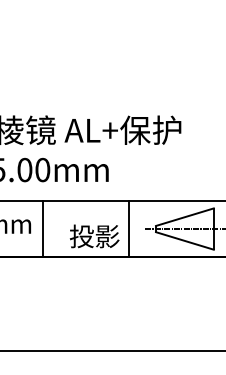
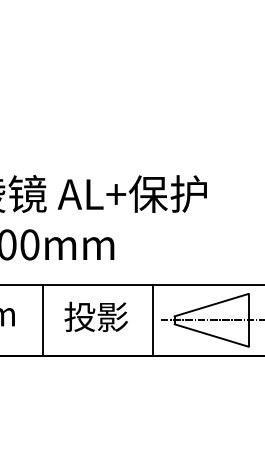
line: (43, 228) -> (43, 319), moved
line: (129, 228) -> (153, 319), moved
text: (94, 236) -> (96, 317), moved

